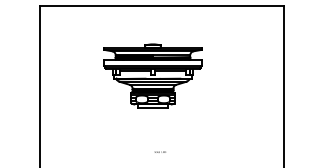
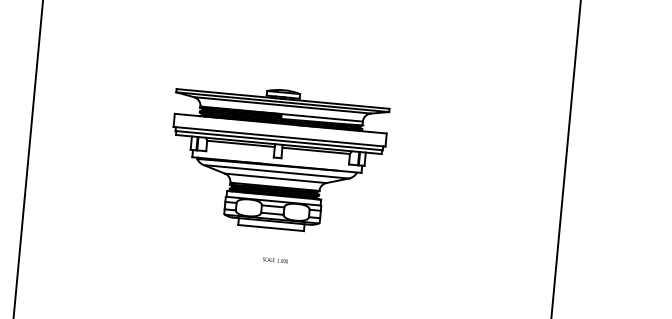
part: (152, 75) -> (276, 157), moved
text: (159, 151) -> (273, 258), moved

